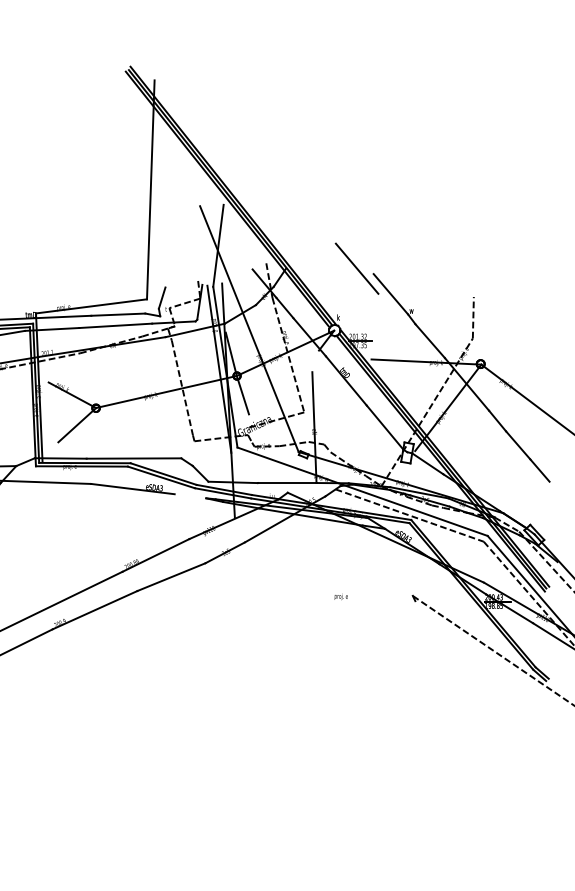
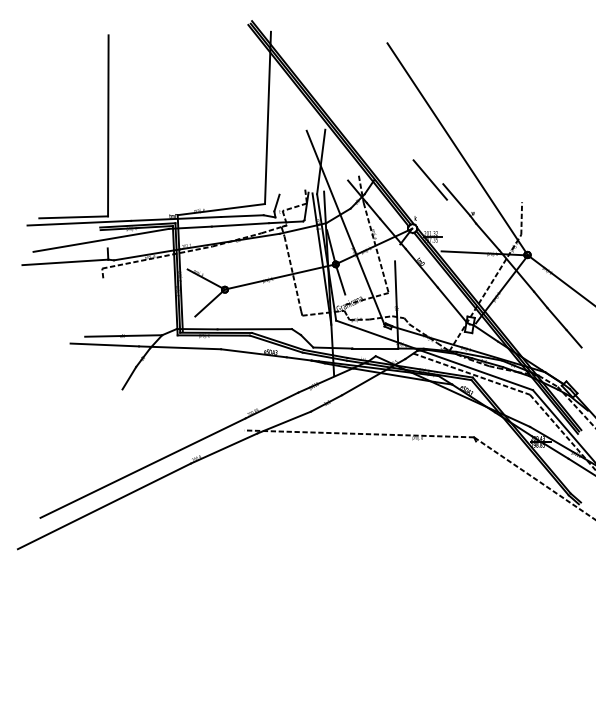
line: (391, 229) -> (457, 149), added
line: (189, 495) -> (298, 358), added
line: (267, 591) -> (359, 433), added

